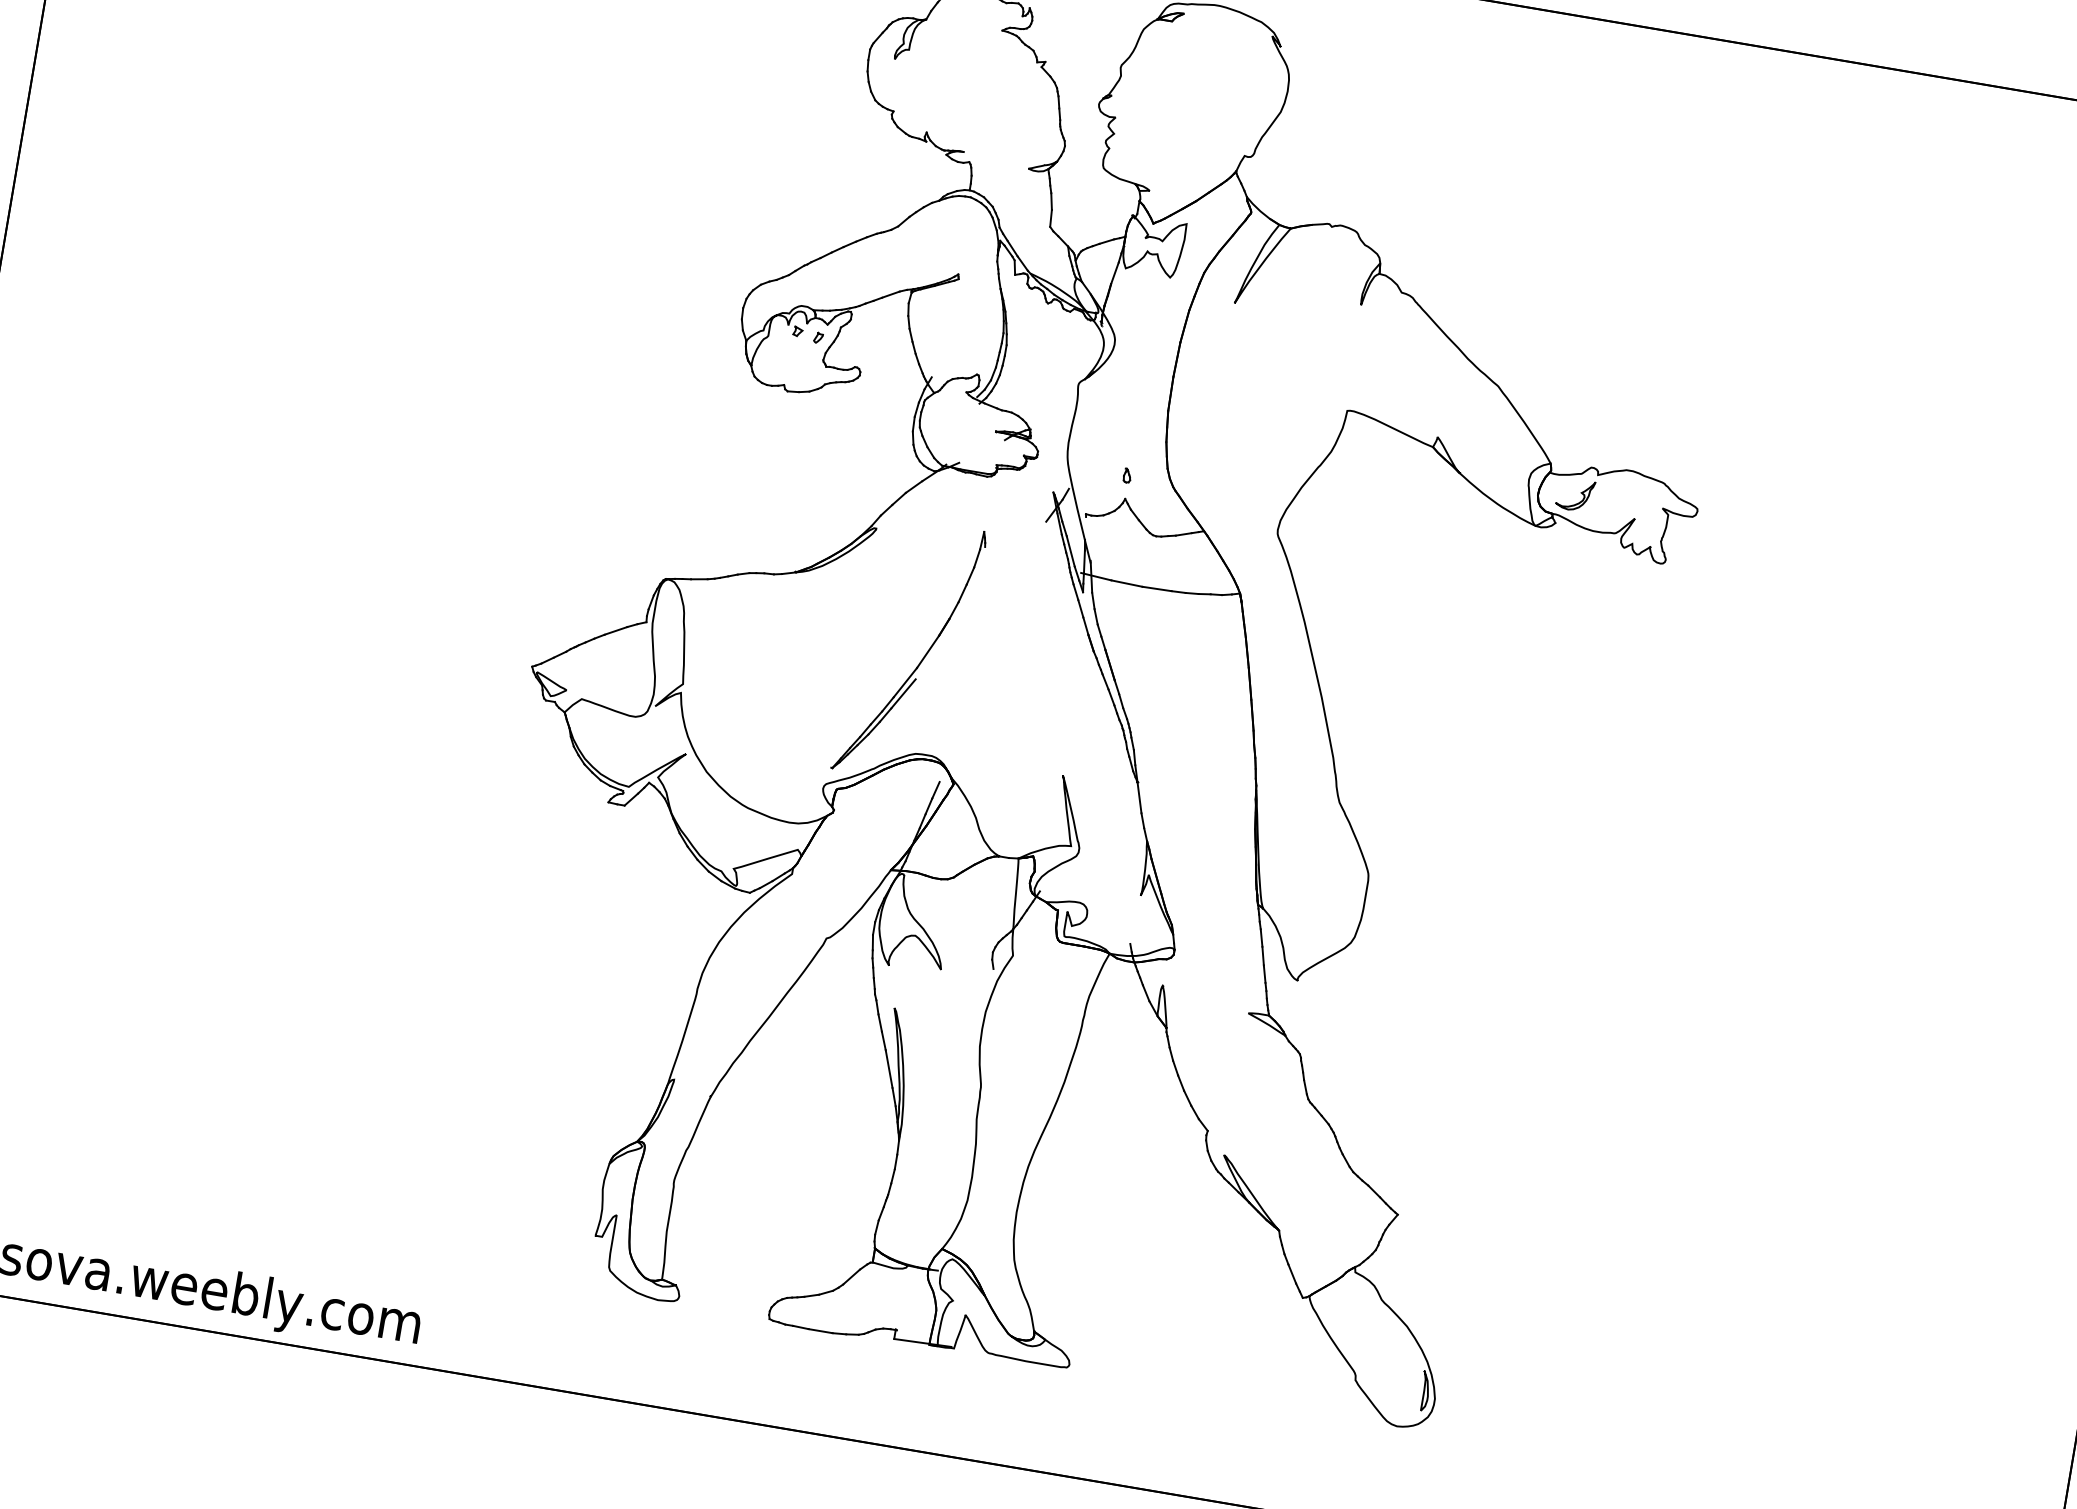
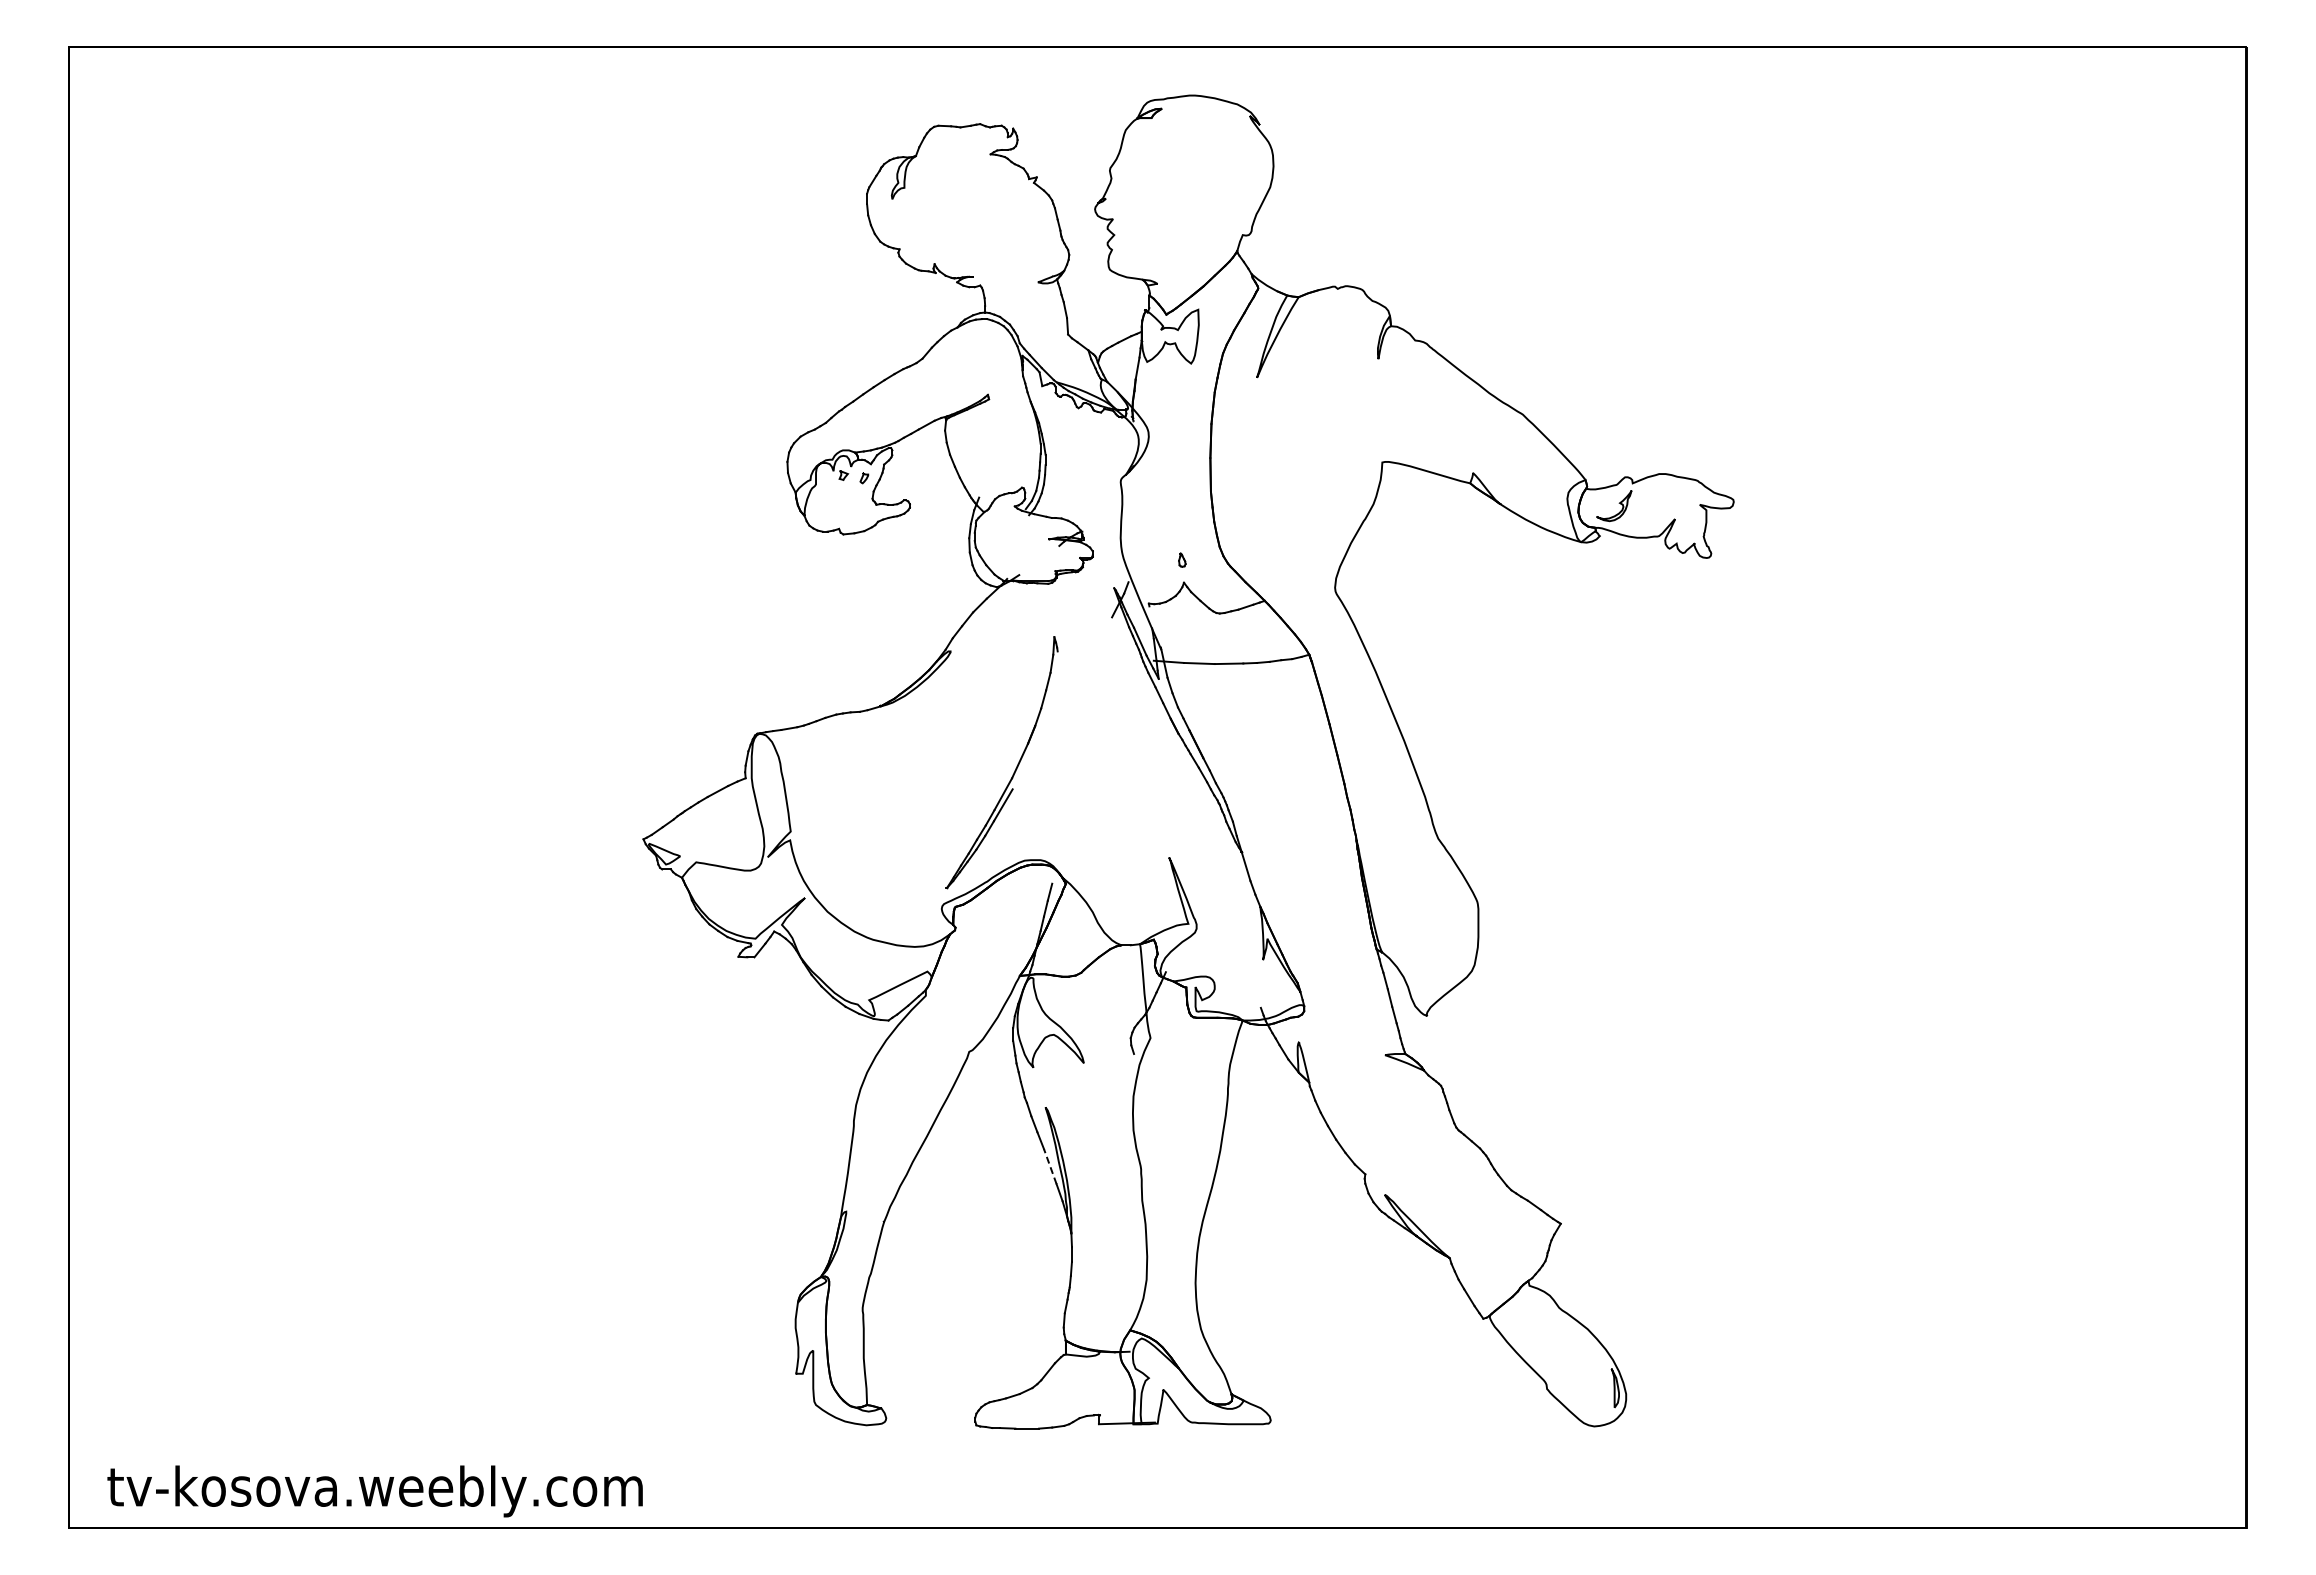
line: (889, 1068) -> (1050, 1166), solid -> dashed

